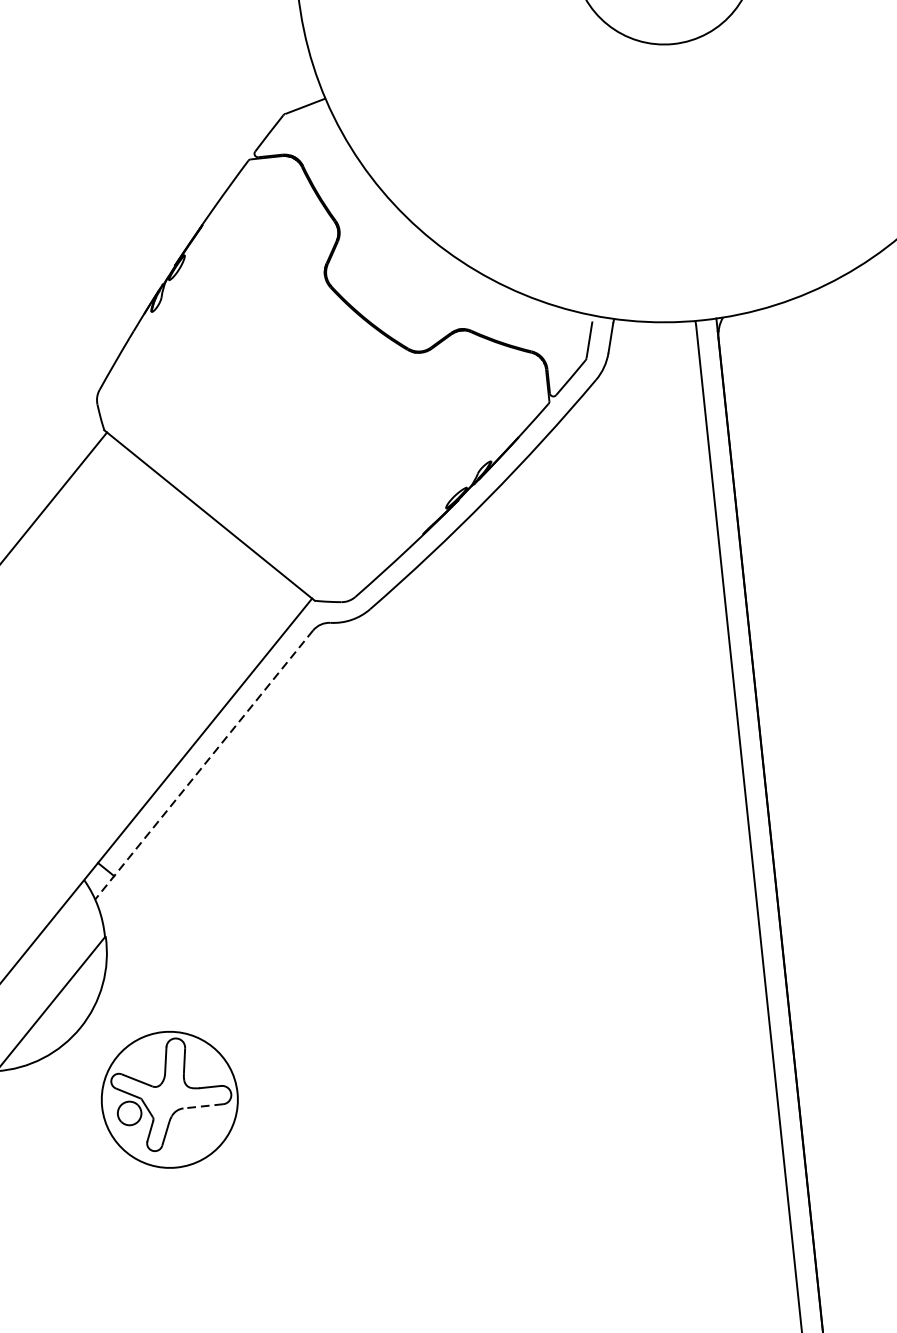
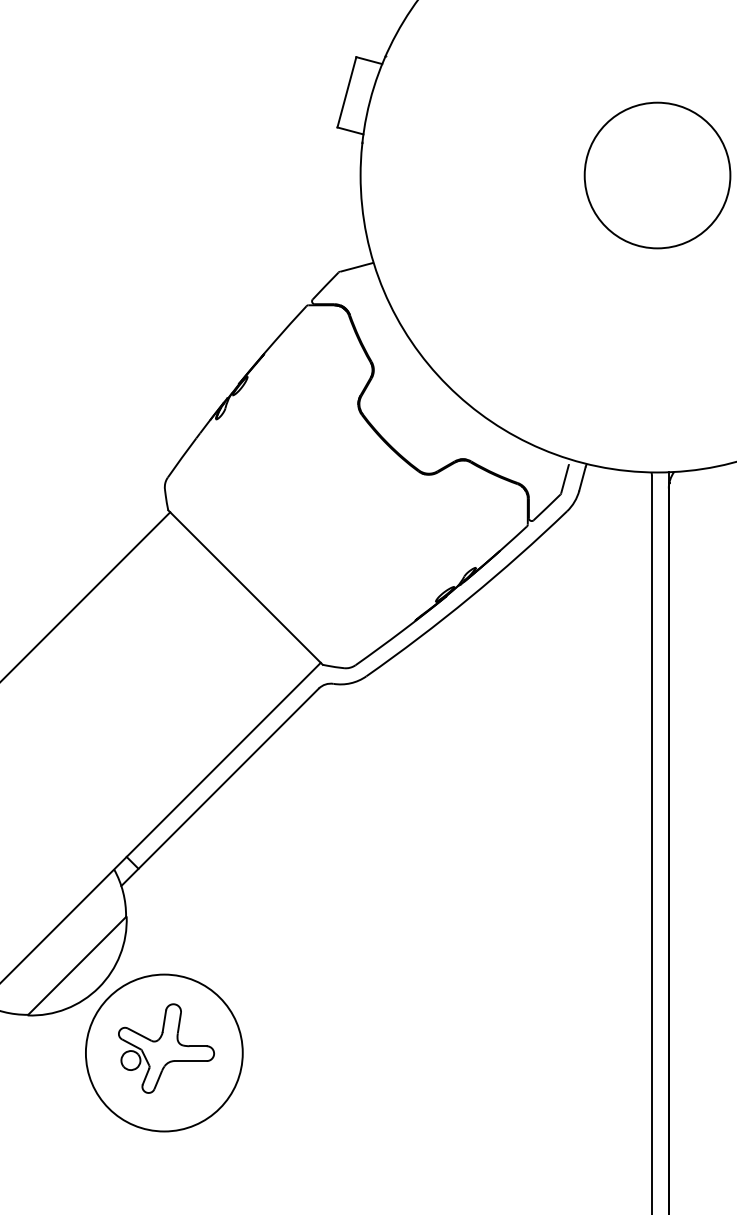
line: (204, 765) -> (220, 787), dashed -> solid
circle: (168, 1099) -> (163, 1052), size x1.43
line: (203, 1106) -> (190, 1061), dashed -> solid

